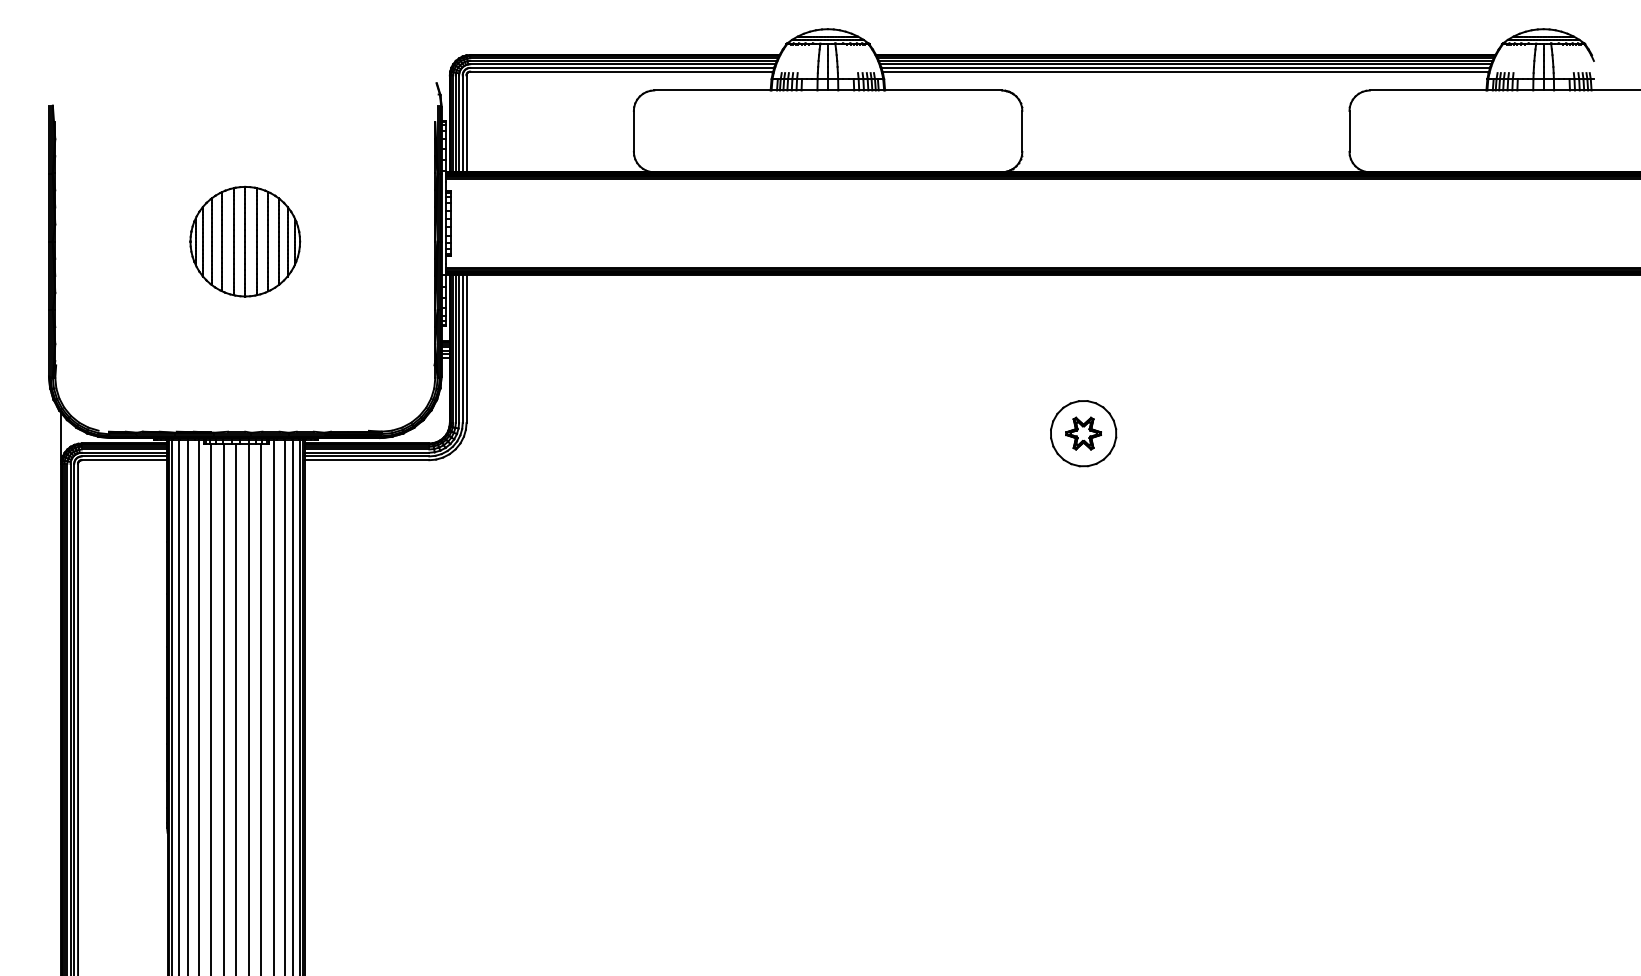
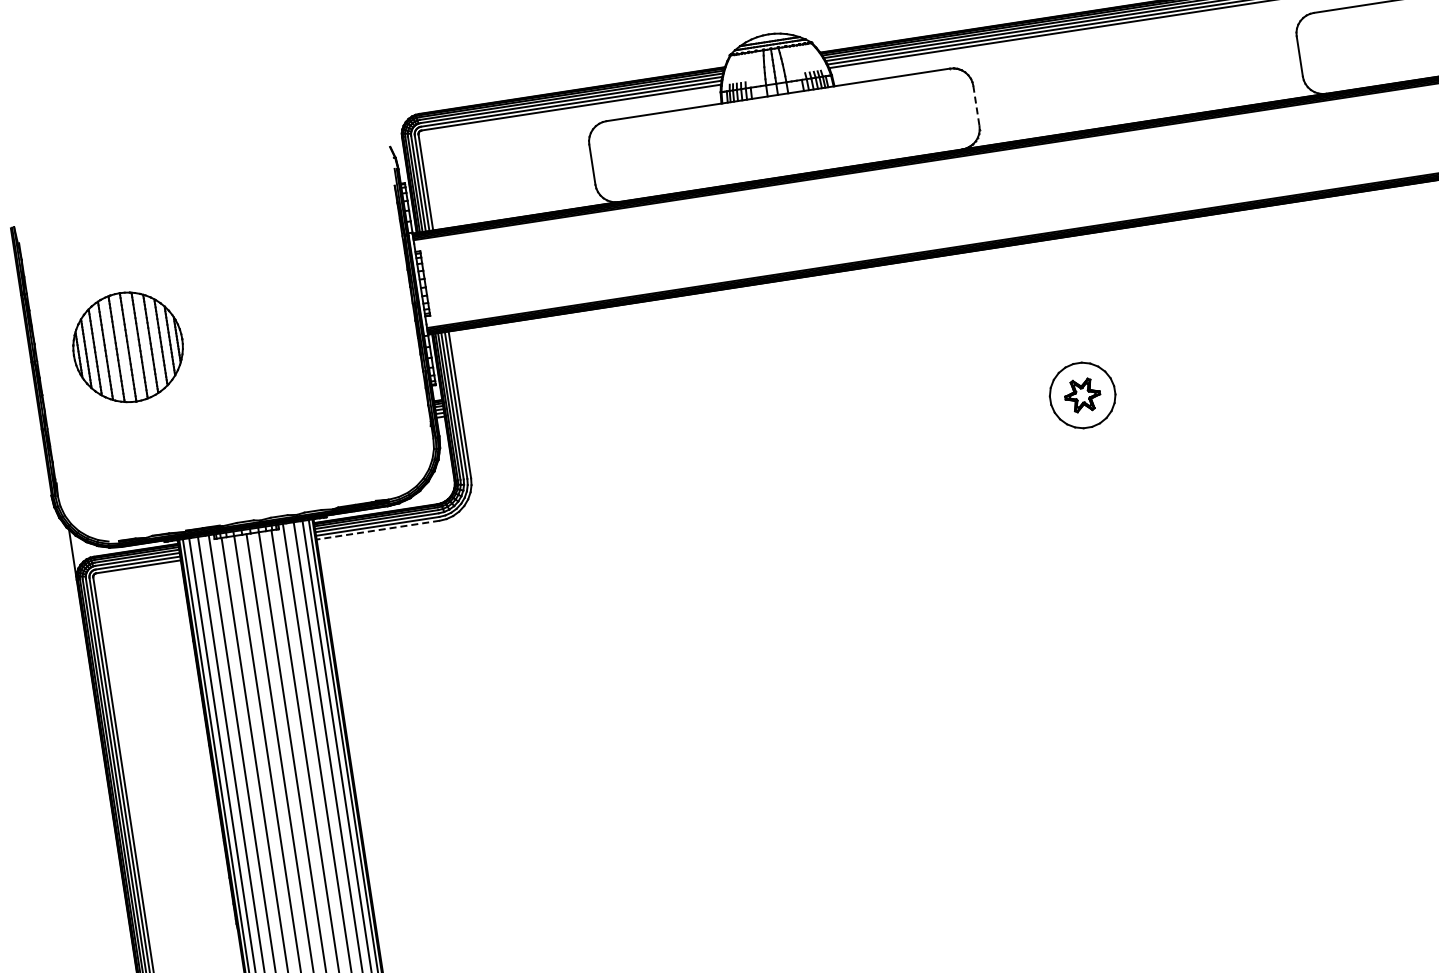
line: (1022, 131) -> (976, 106), solid -> dashed
part: (245, 241) -> (128, 347), moved
line: (366, 460) -> (377, 530), solid -> dashed

